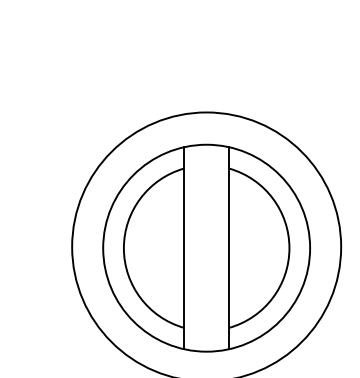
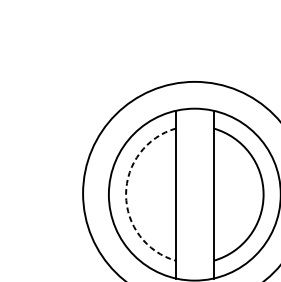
arc: (123, 248) -> (125, 194), solid -> dashed

